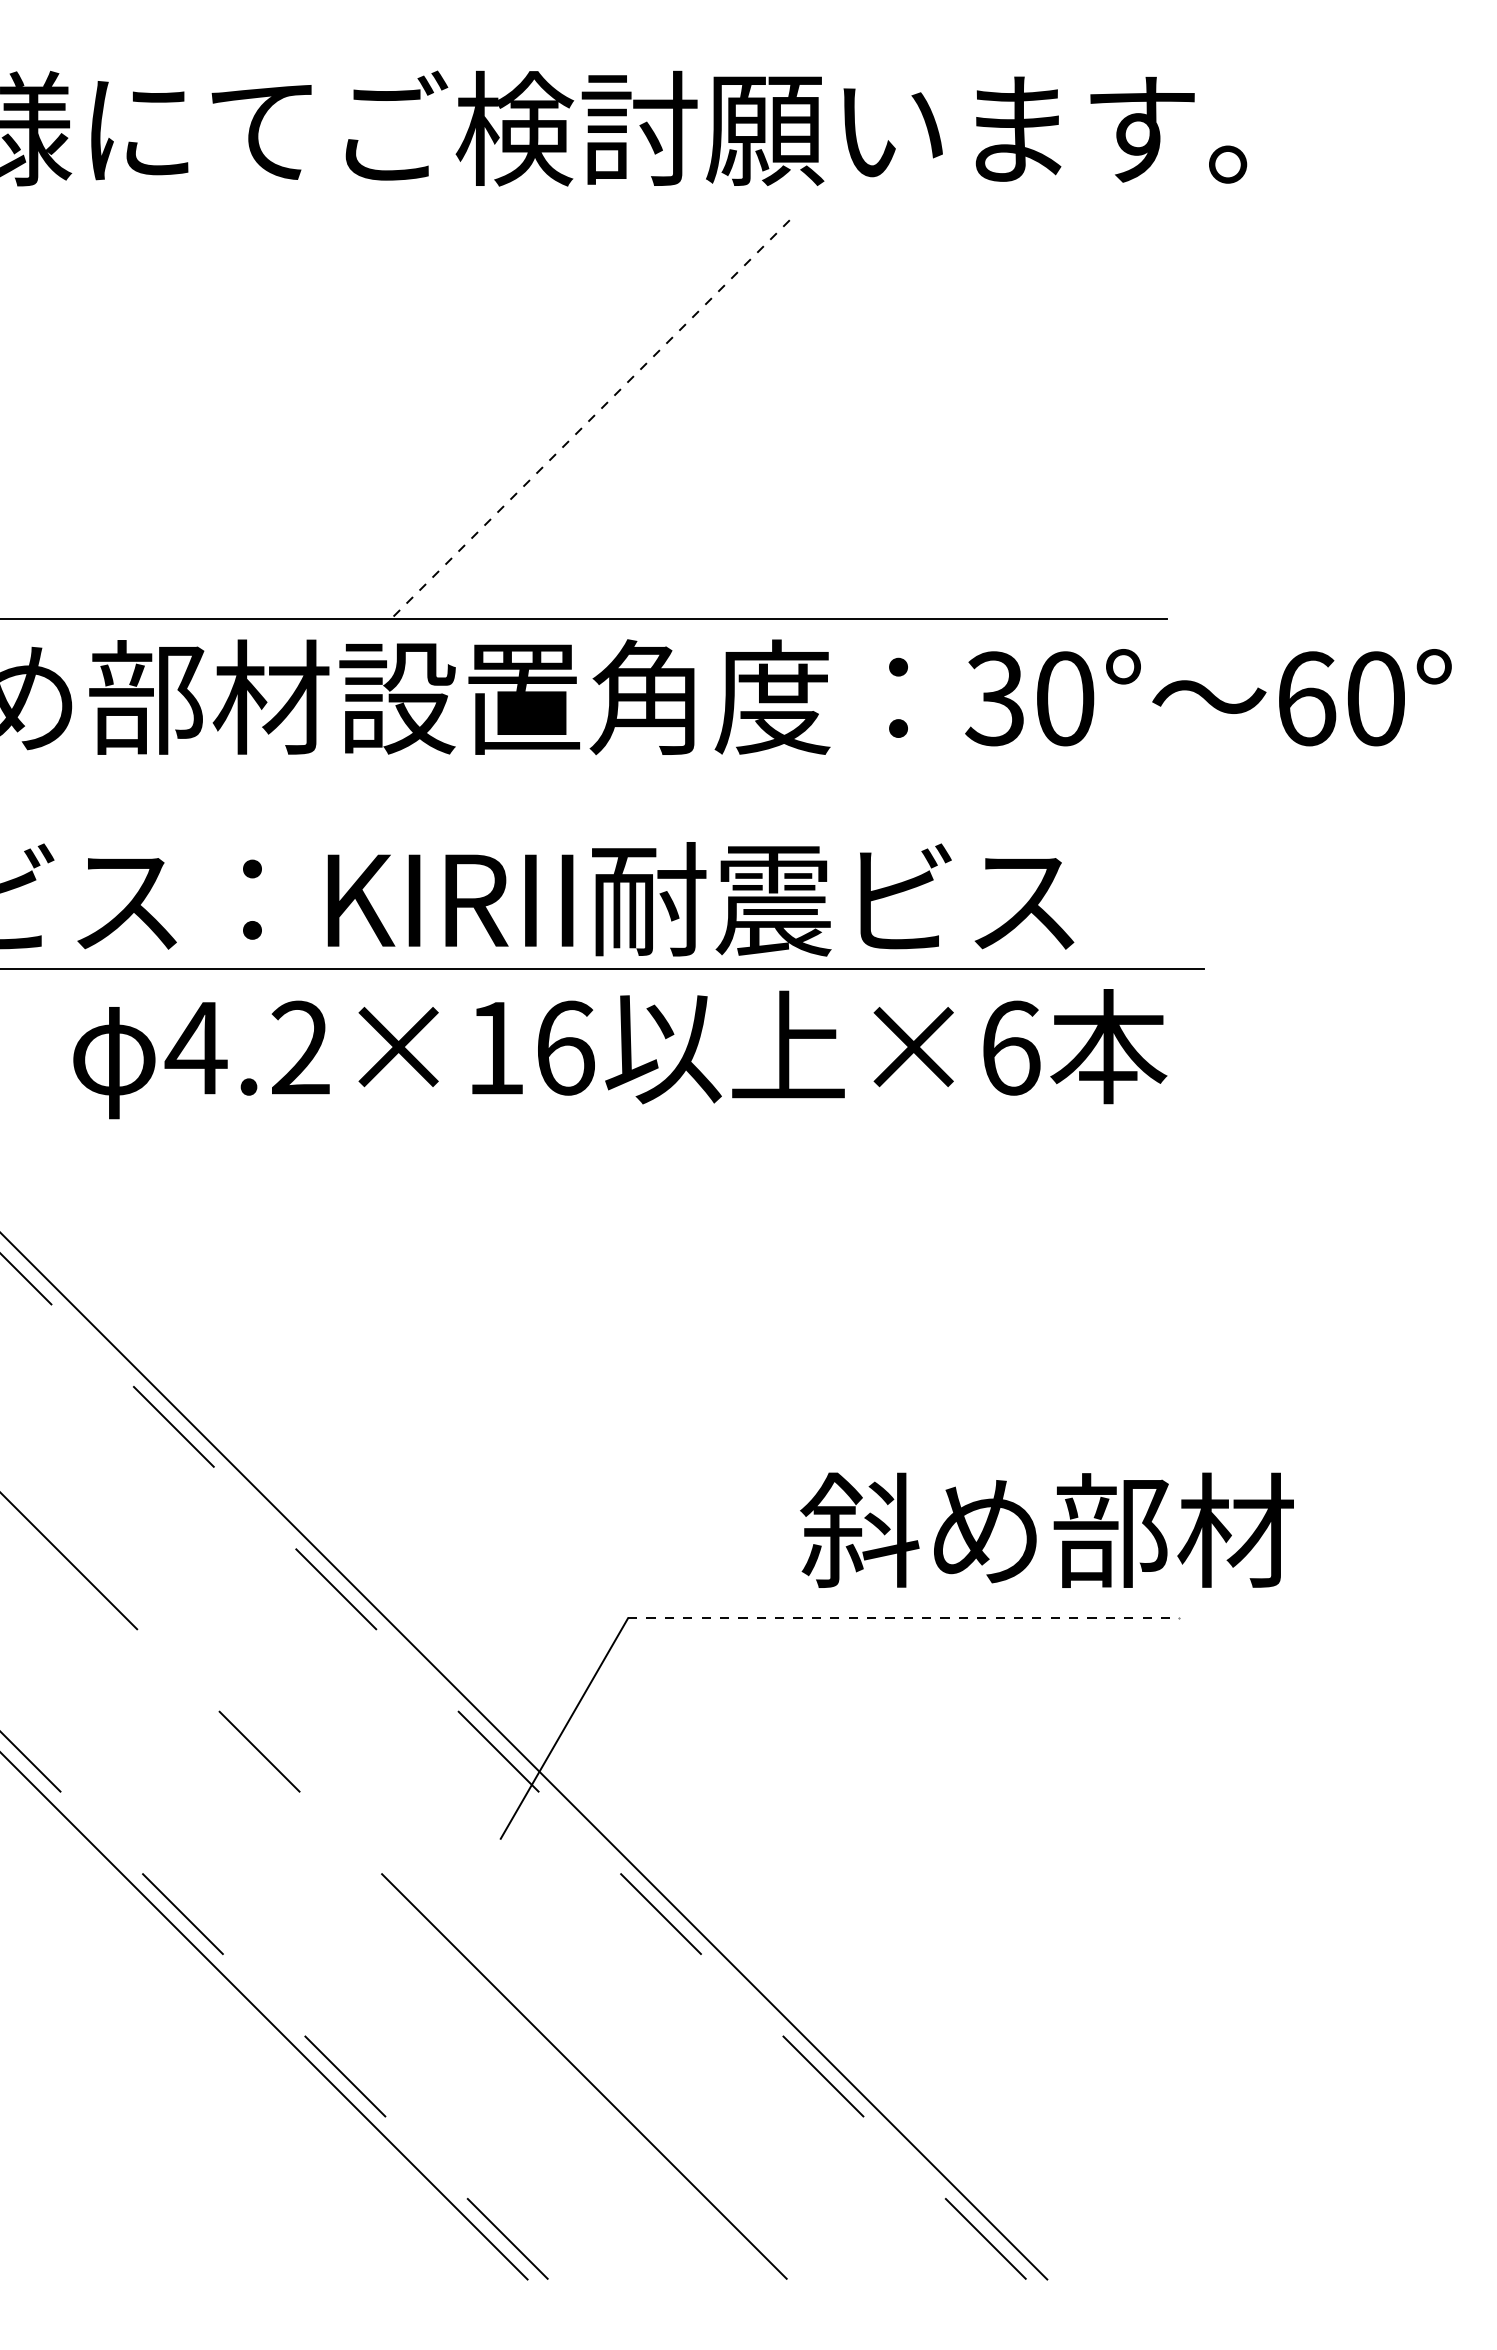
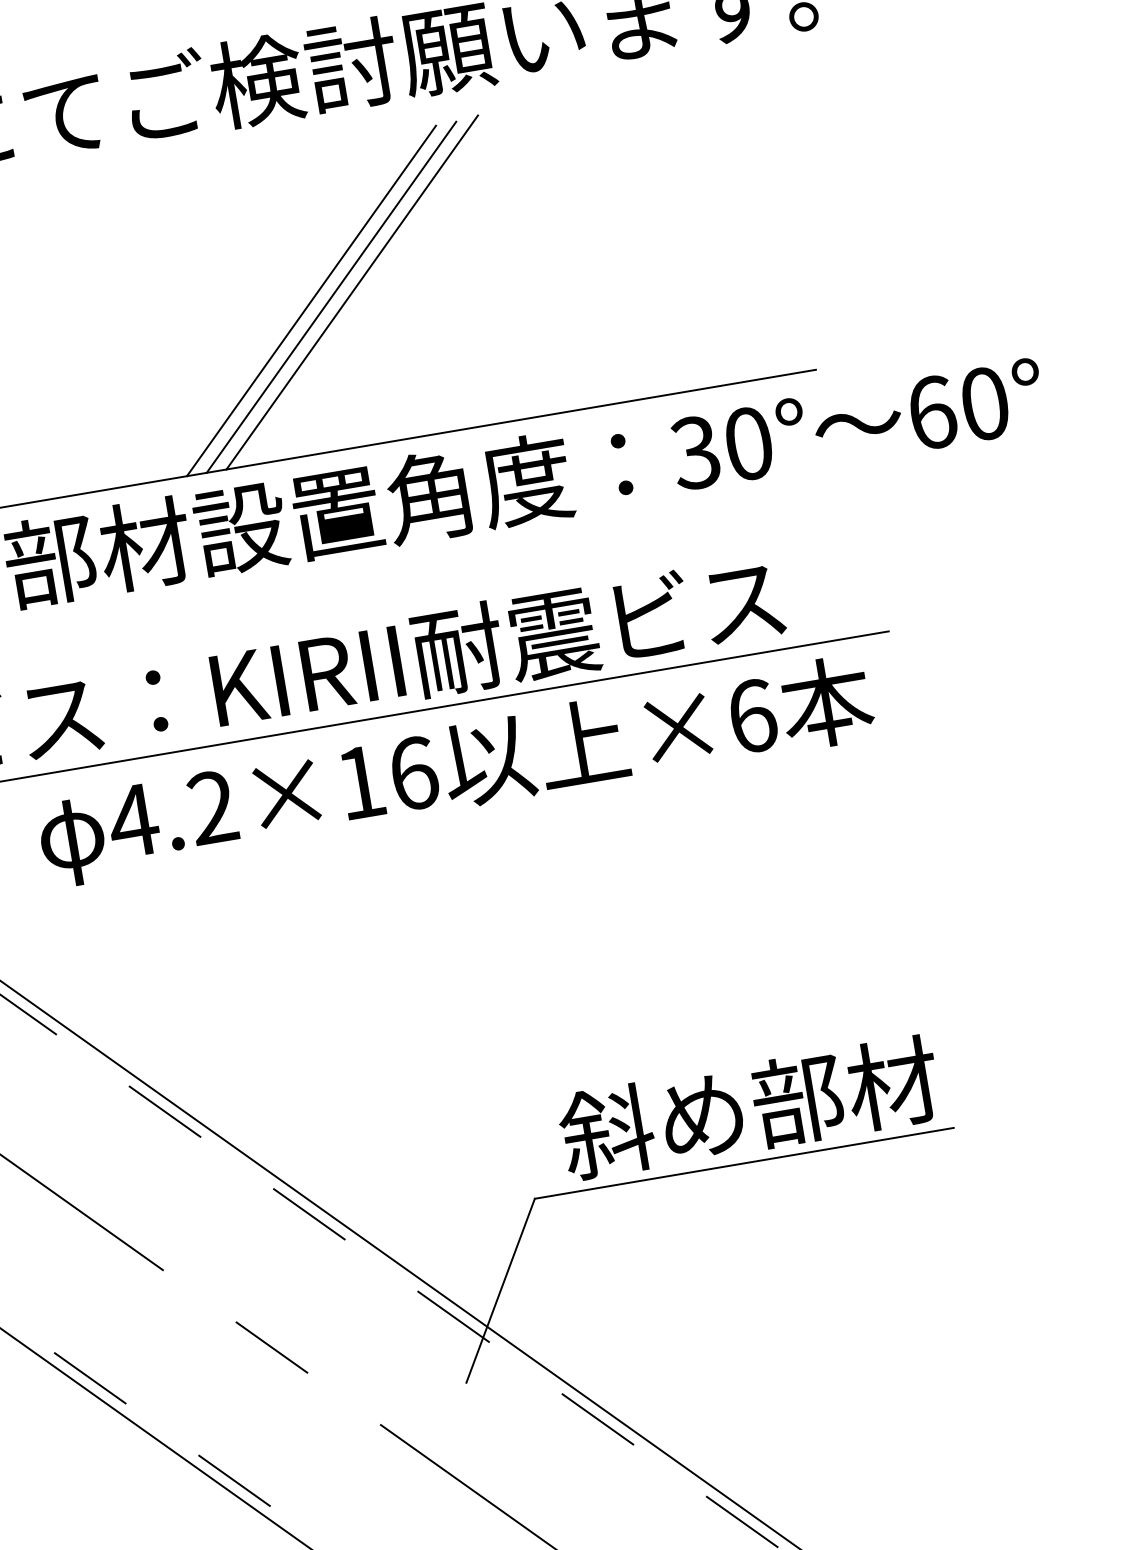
line: (590, 419) -> (352, 292), dashed -> solid
line: (562, 420) -> (331, 296), added
line: (536, 421) -> (311, 301), added
text: (1046, 1529) -> (748, 1107), moved
line: (903, 1618) -> (744, 1163), dashed -> solid

